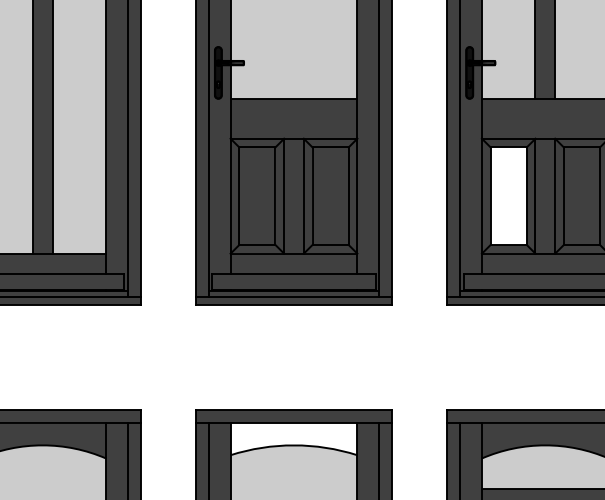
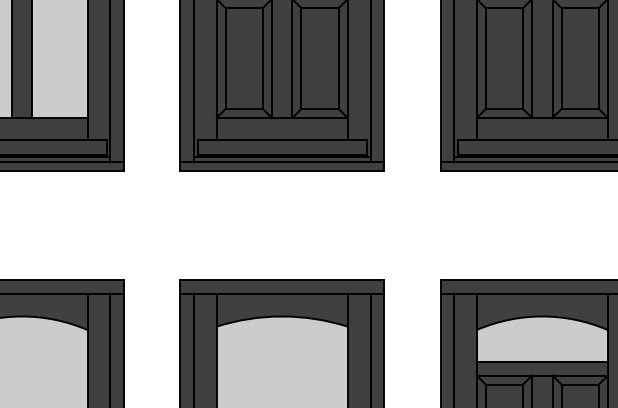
fill: (508, 195) -> (504, 57), added
fill: (293, 439) -> (281, 310), added

